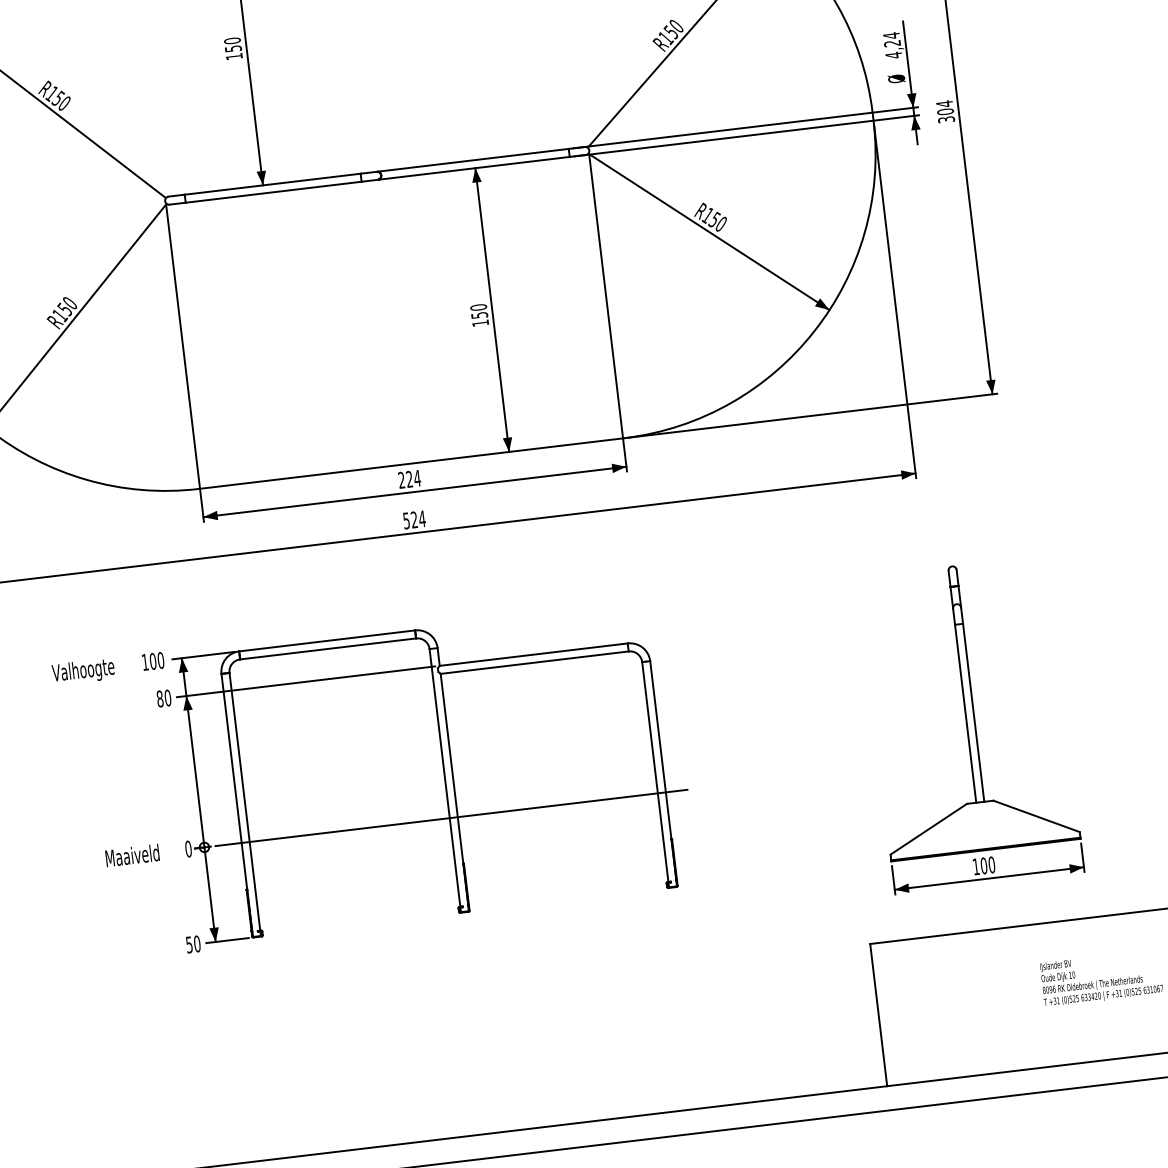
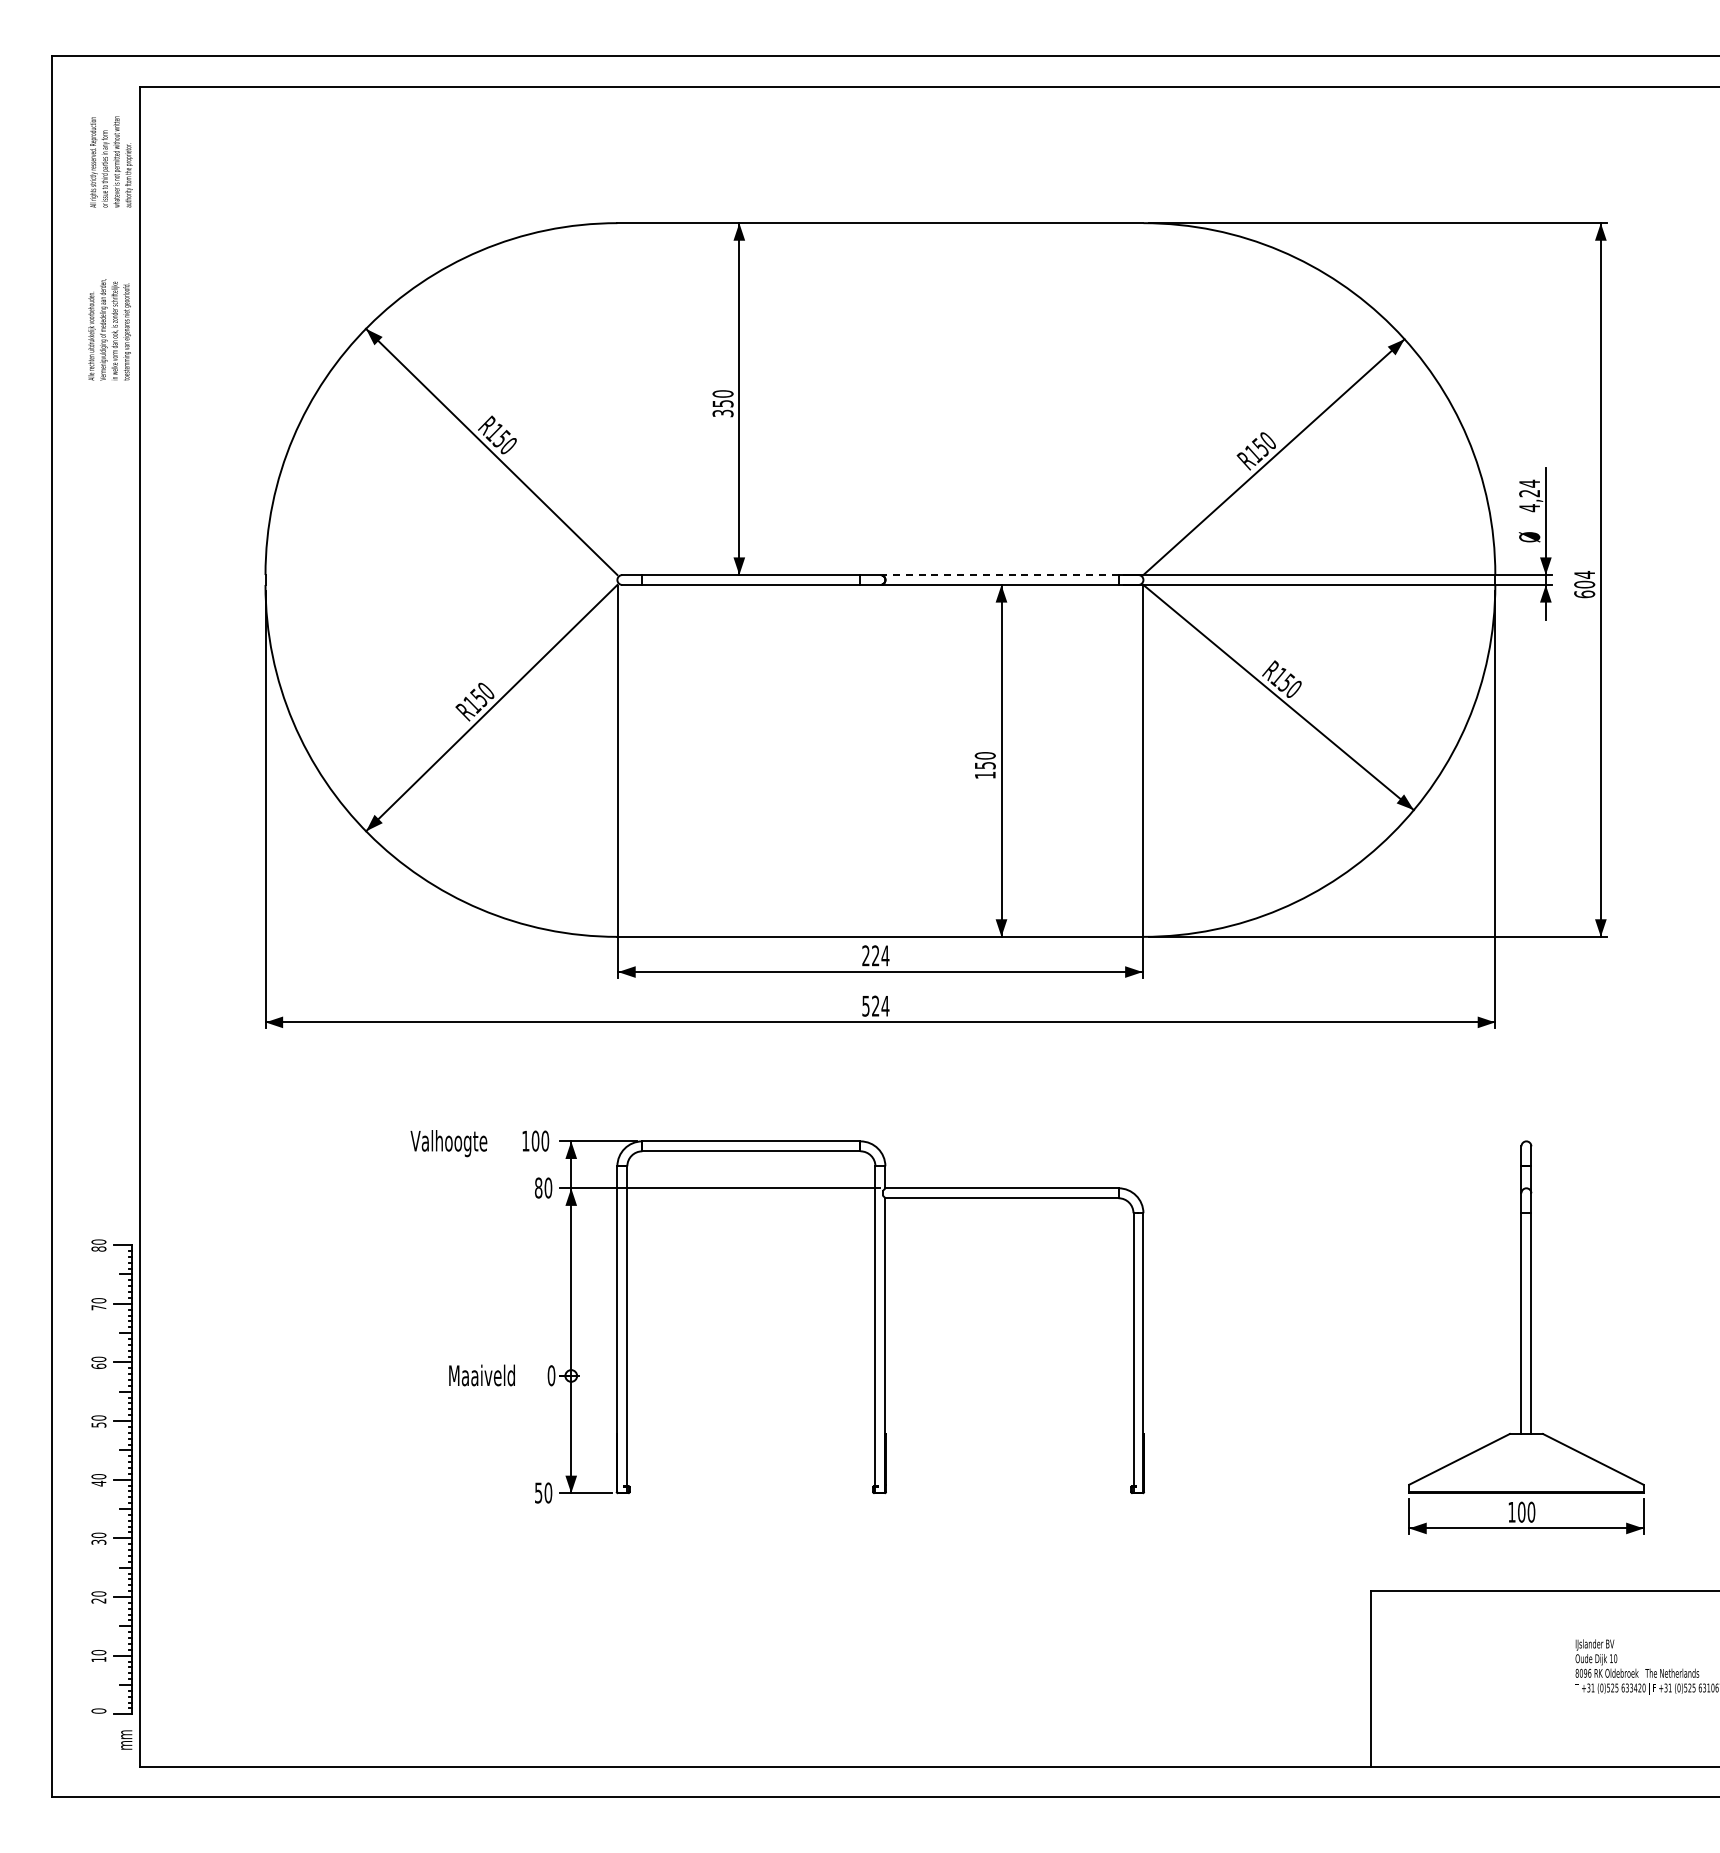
text: (233, 56) -> (722, 413), 150 -> 350
text: (946, 119) -> (1584, 594), 304 -> 604
line: (473, 160) -> (1000, 575), solid -> dashed
line: (451, 817) -> (877, 1375), removed

